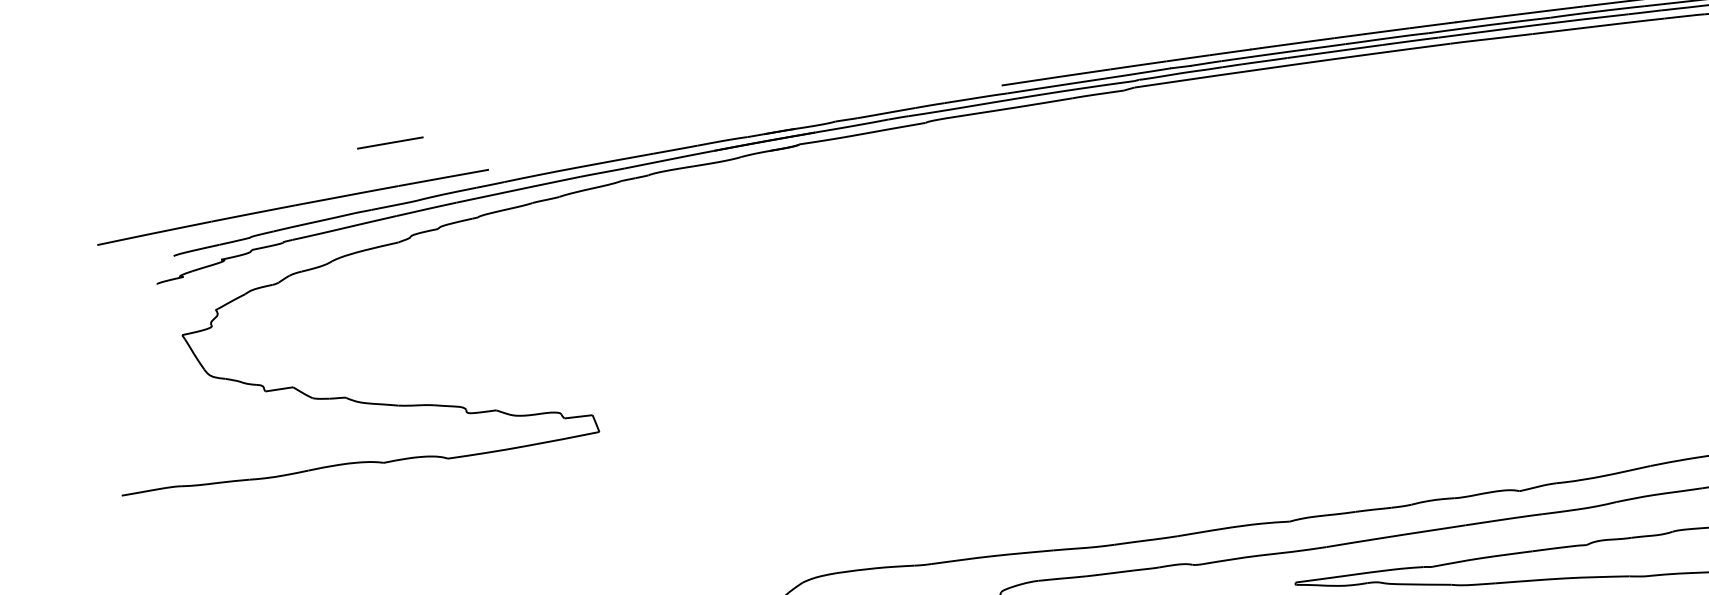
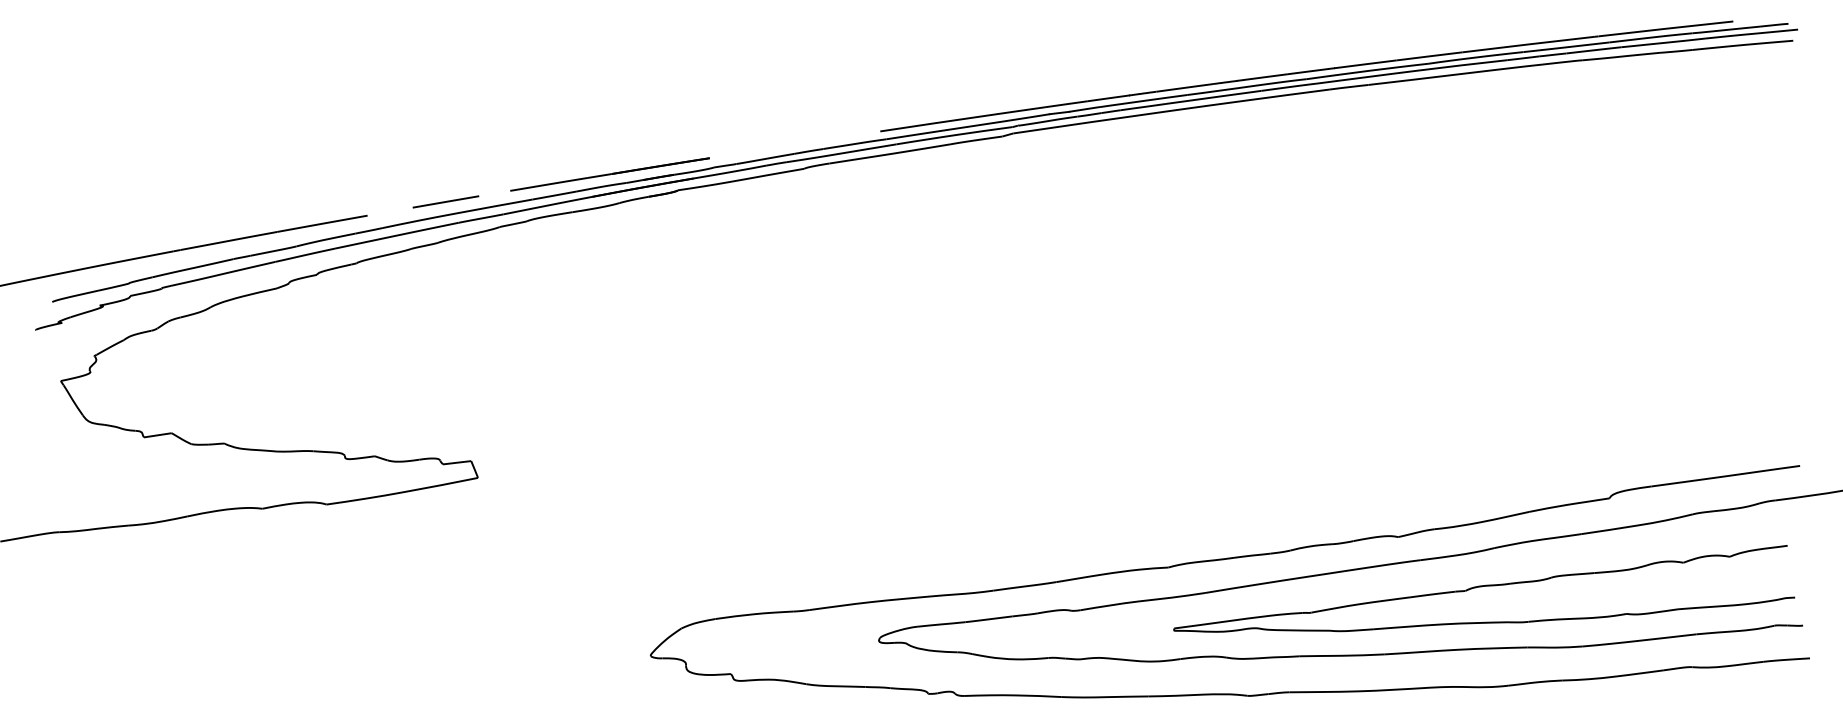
line: (730, 128) -> (609, 174), added
line: (389, 142) -> (445, 201), moved

